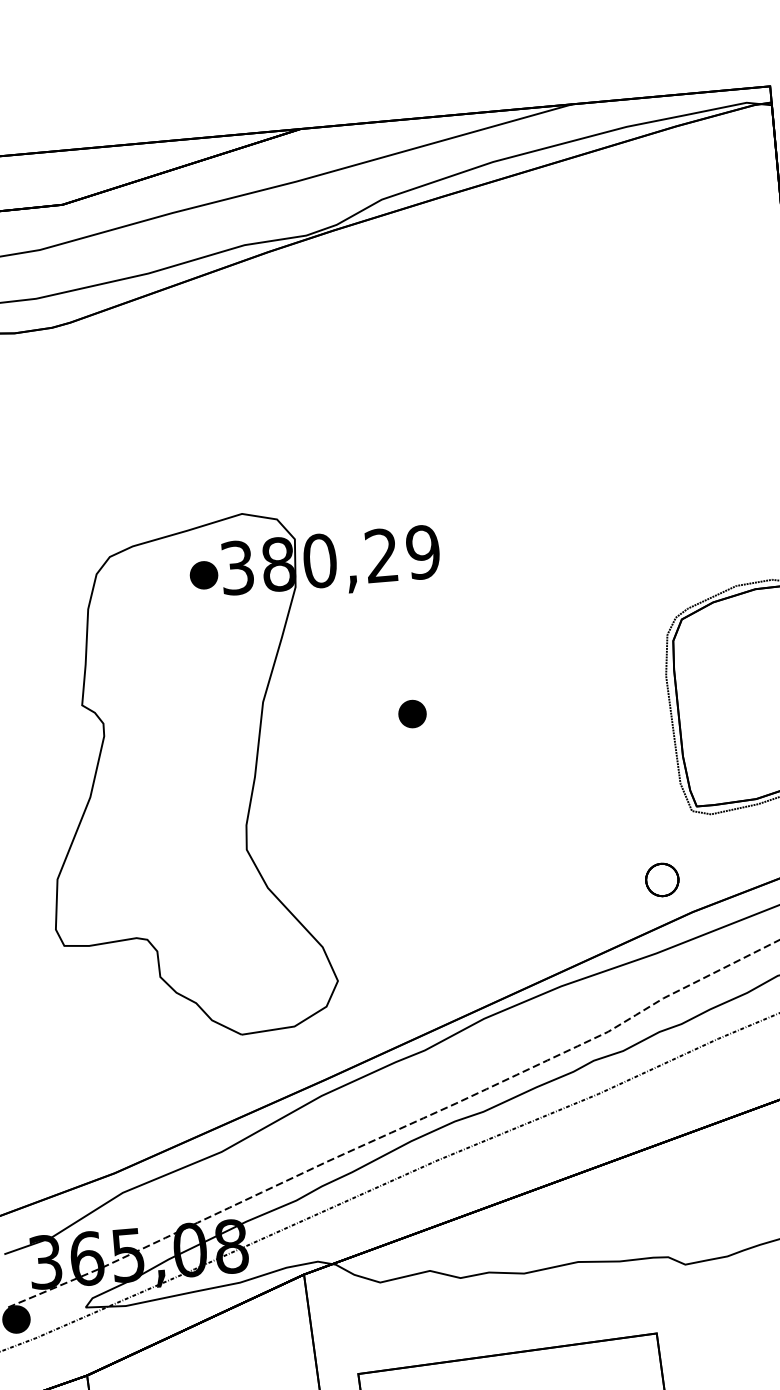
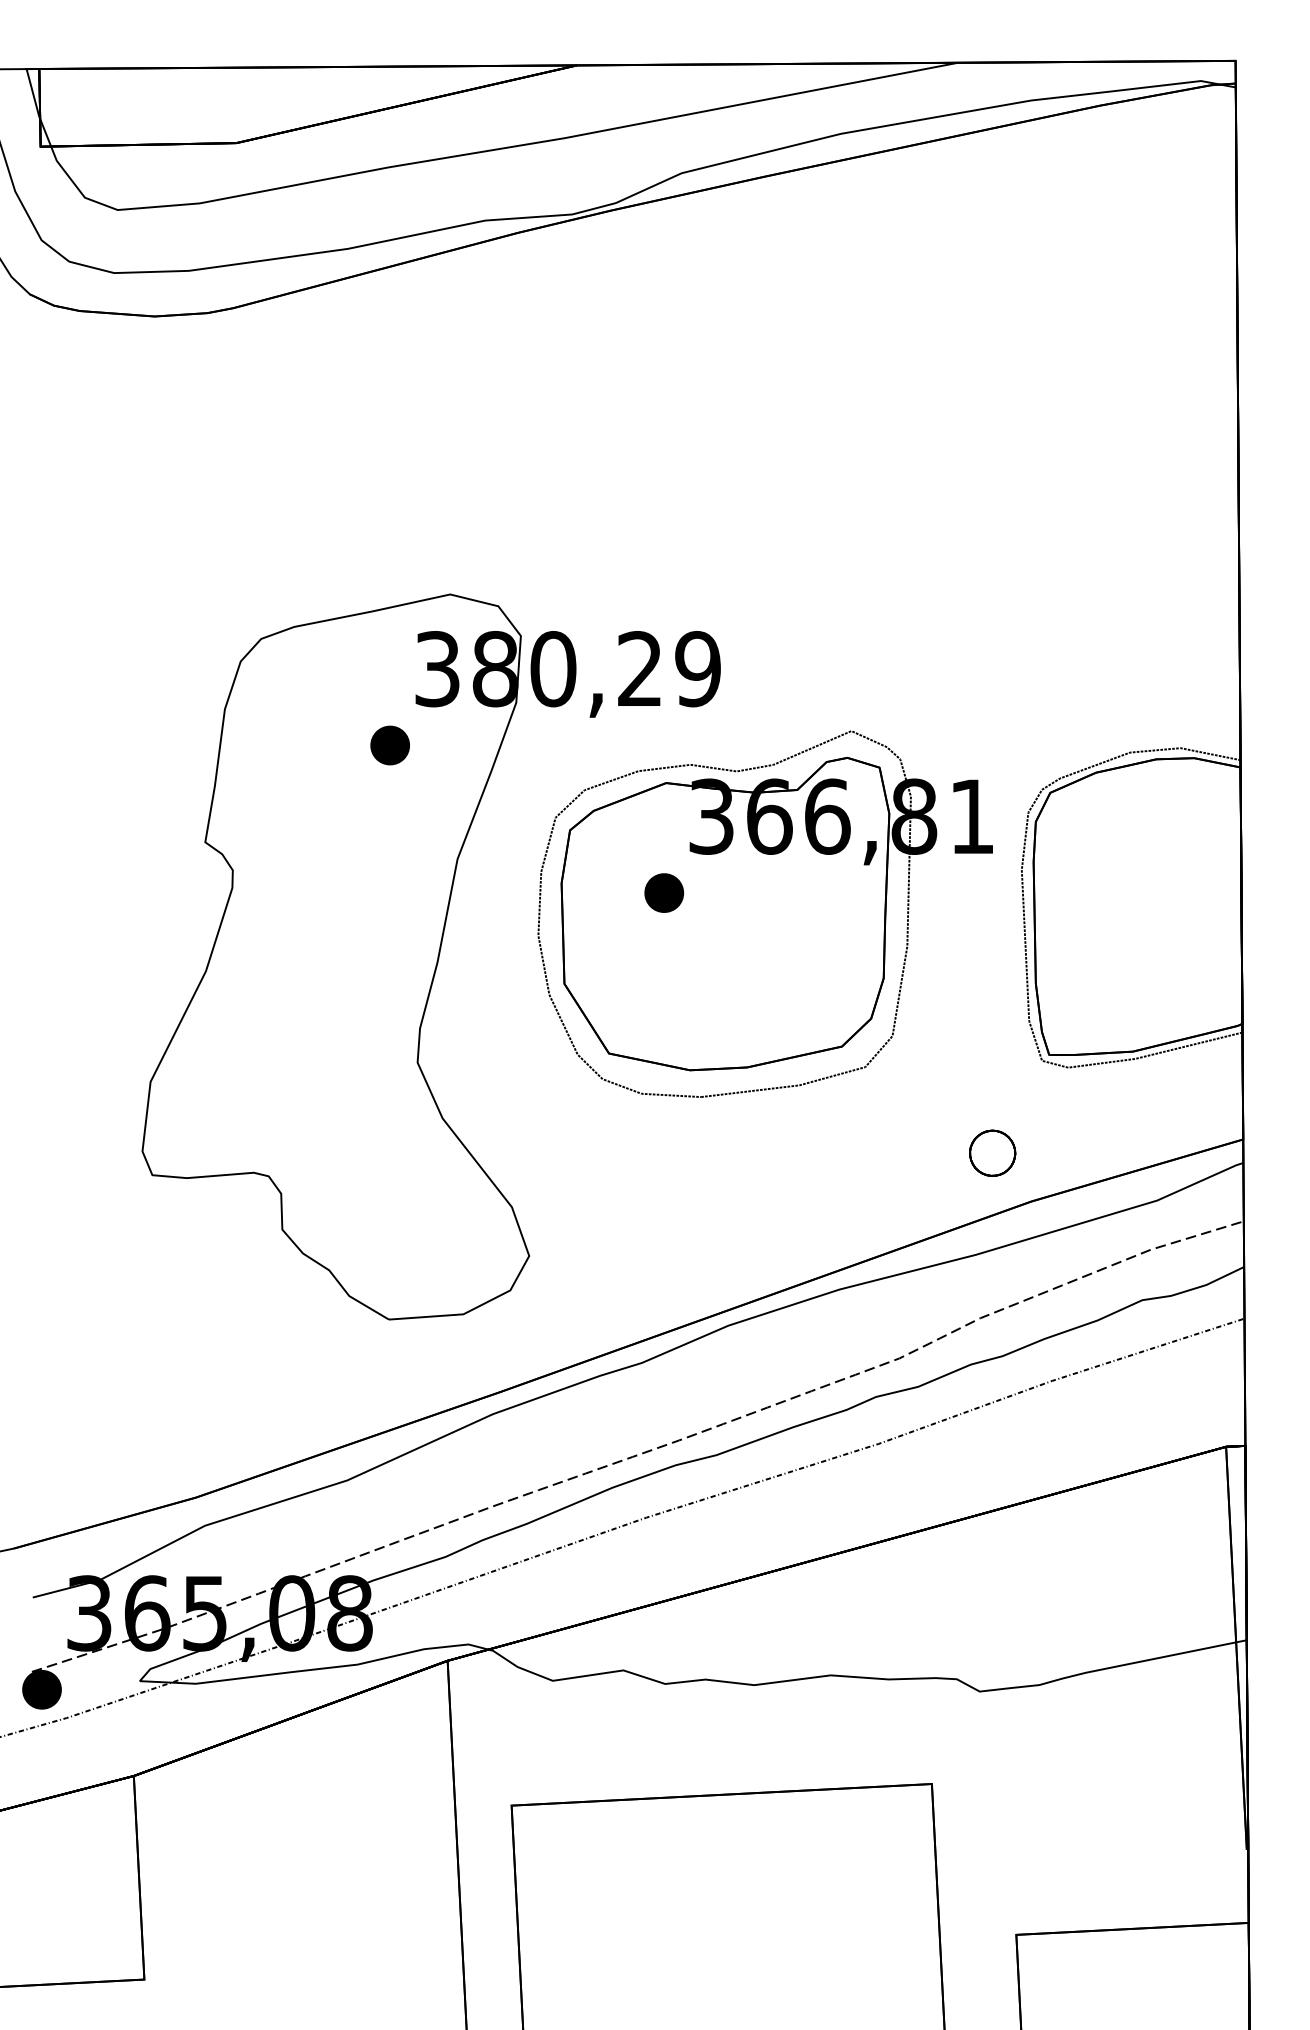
part: (203, 575) -> (389, 745), moved
part: (485, 722) -> (764, 913), added

